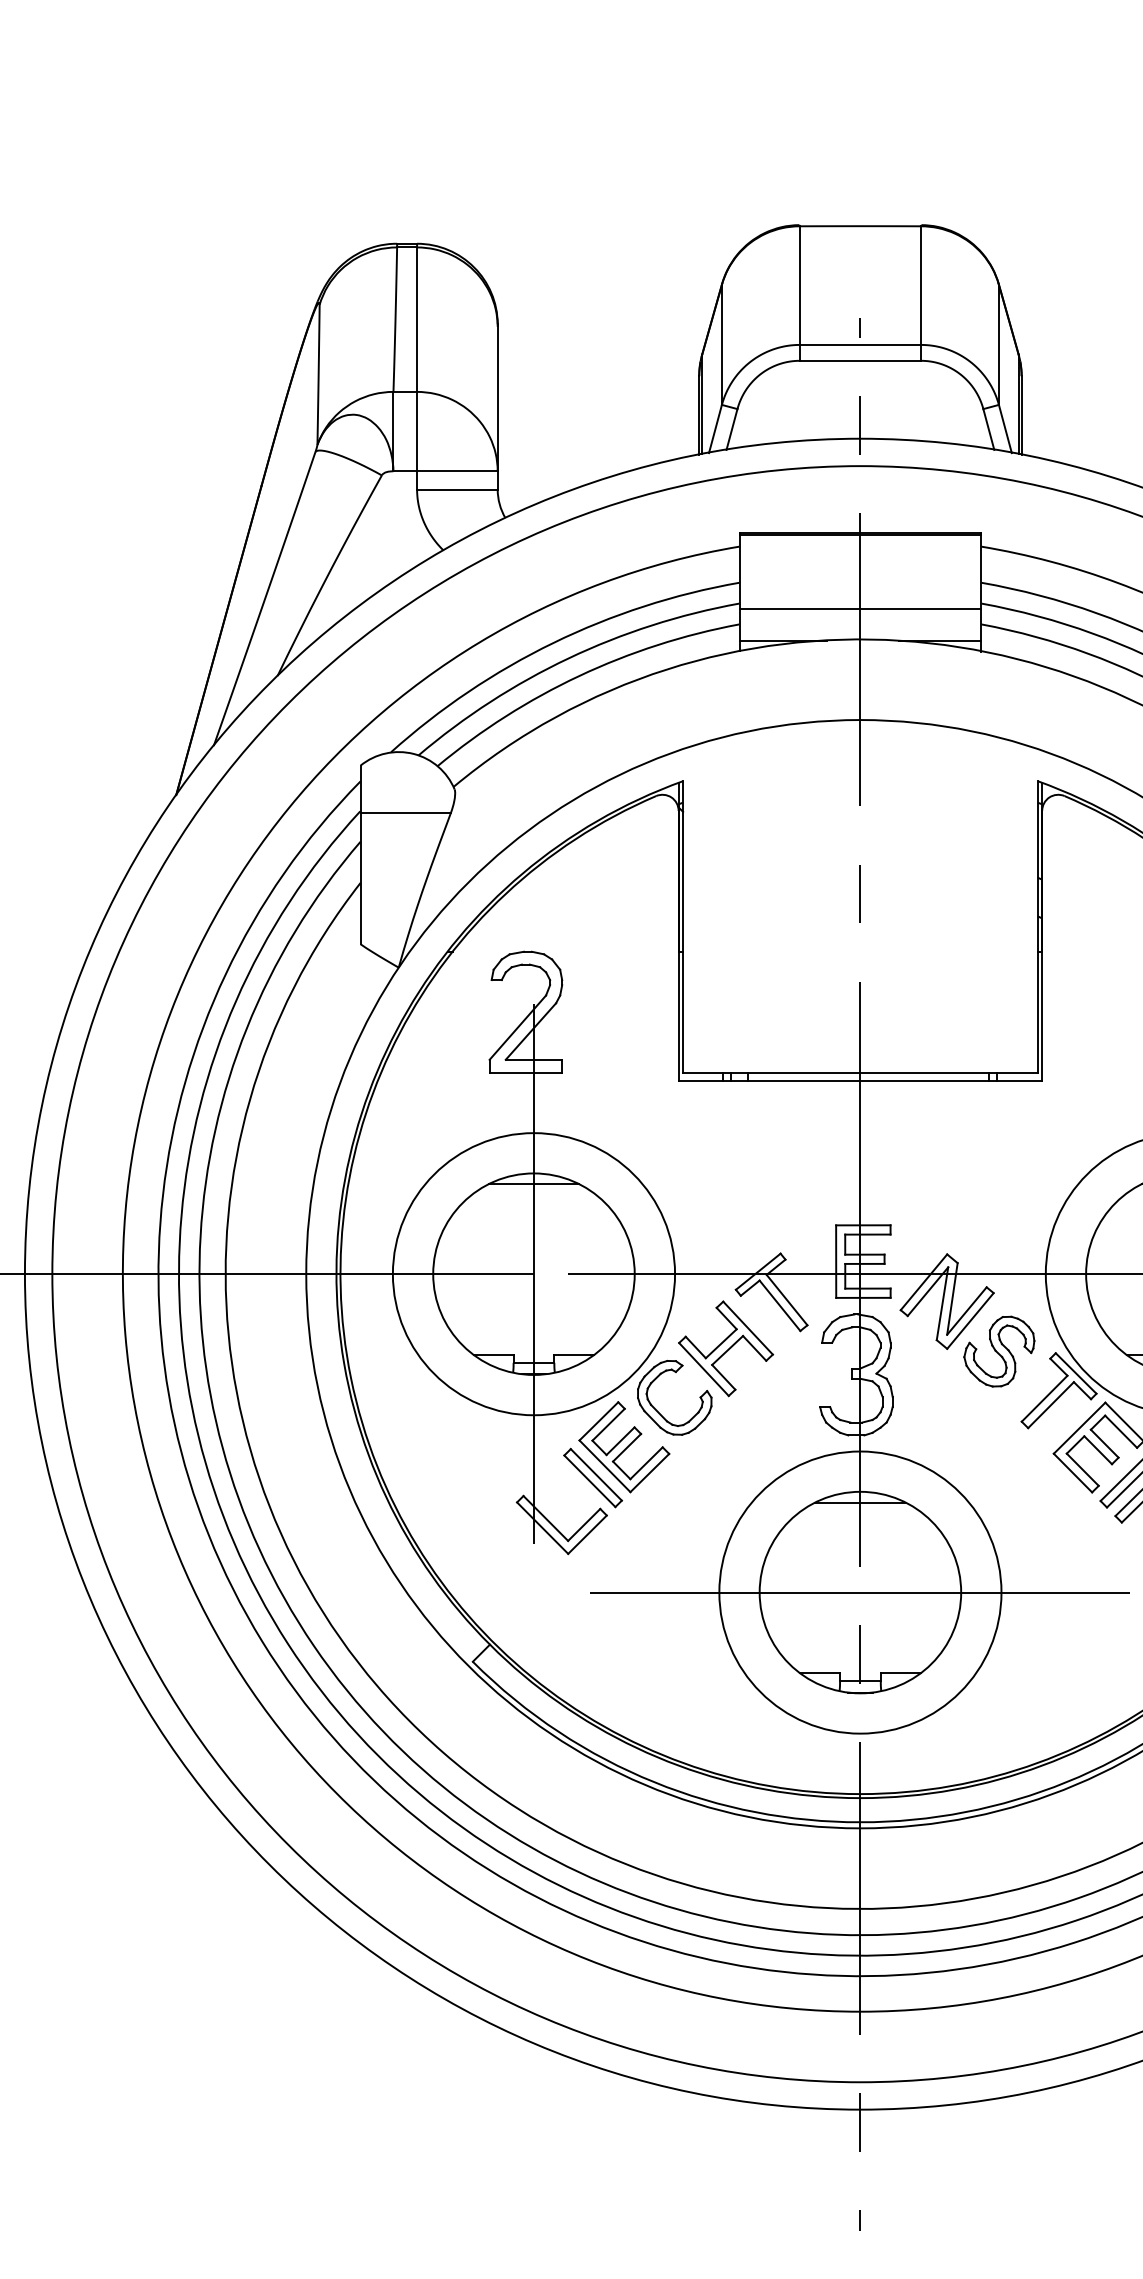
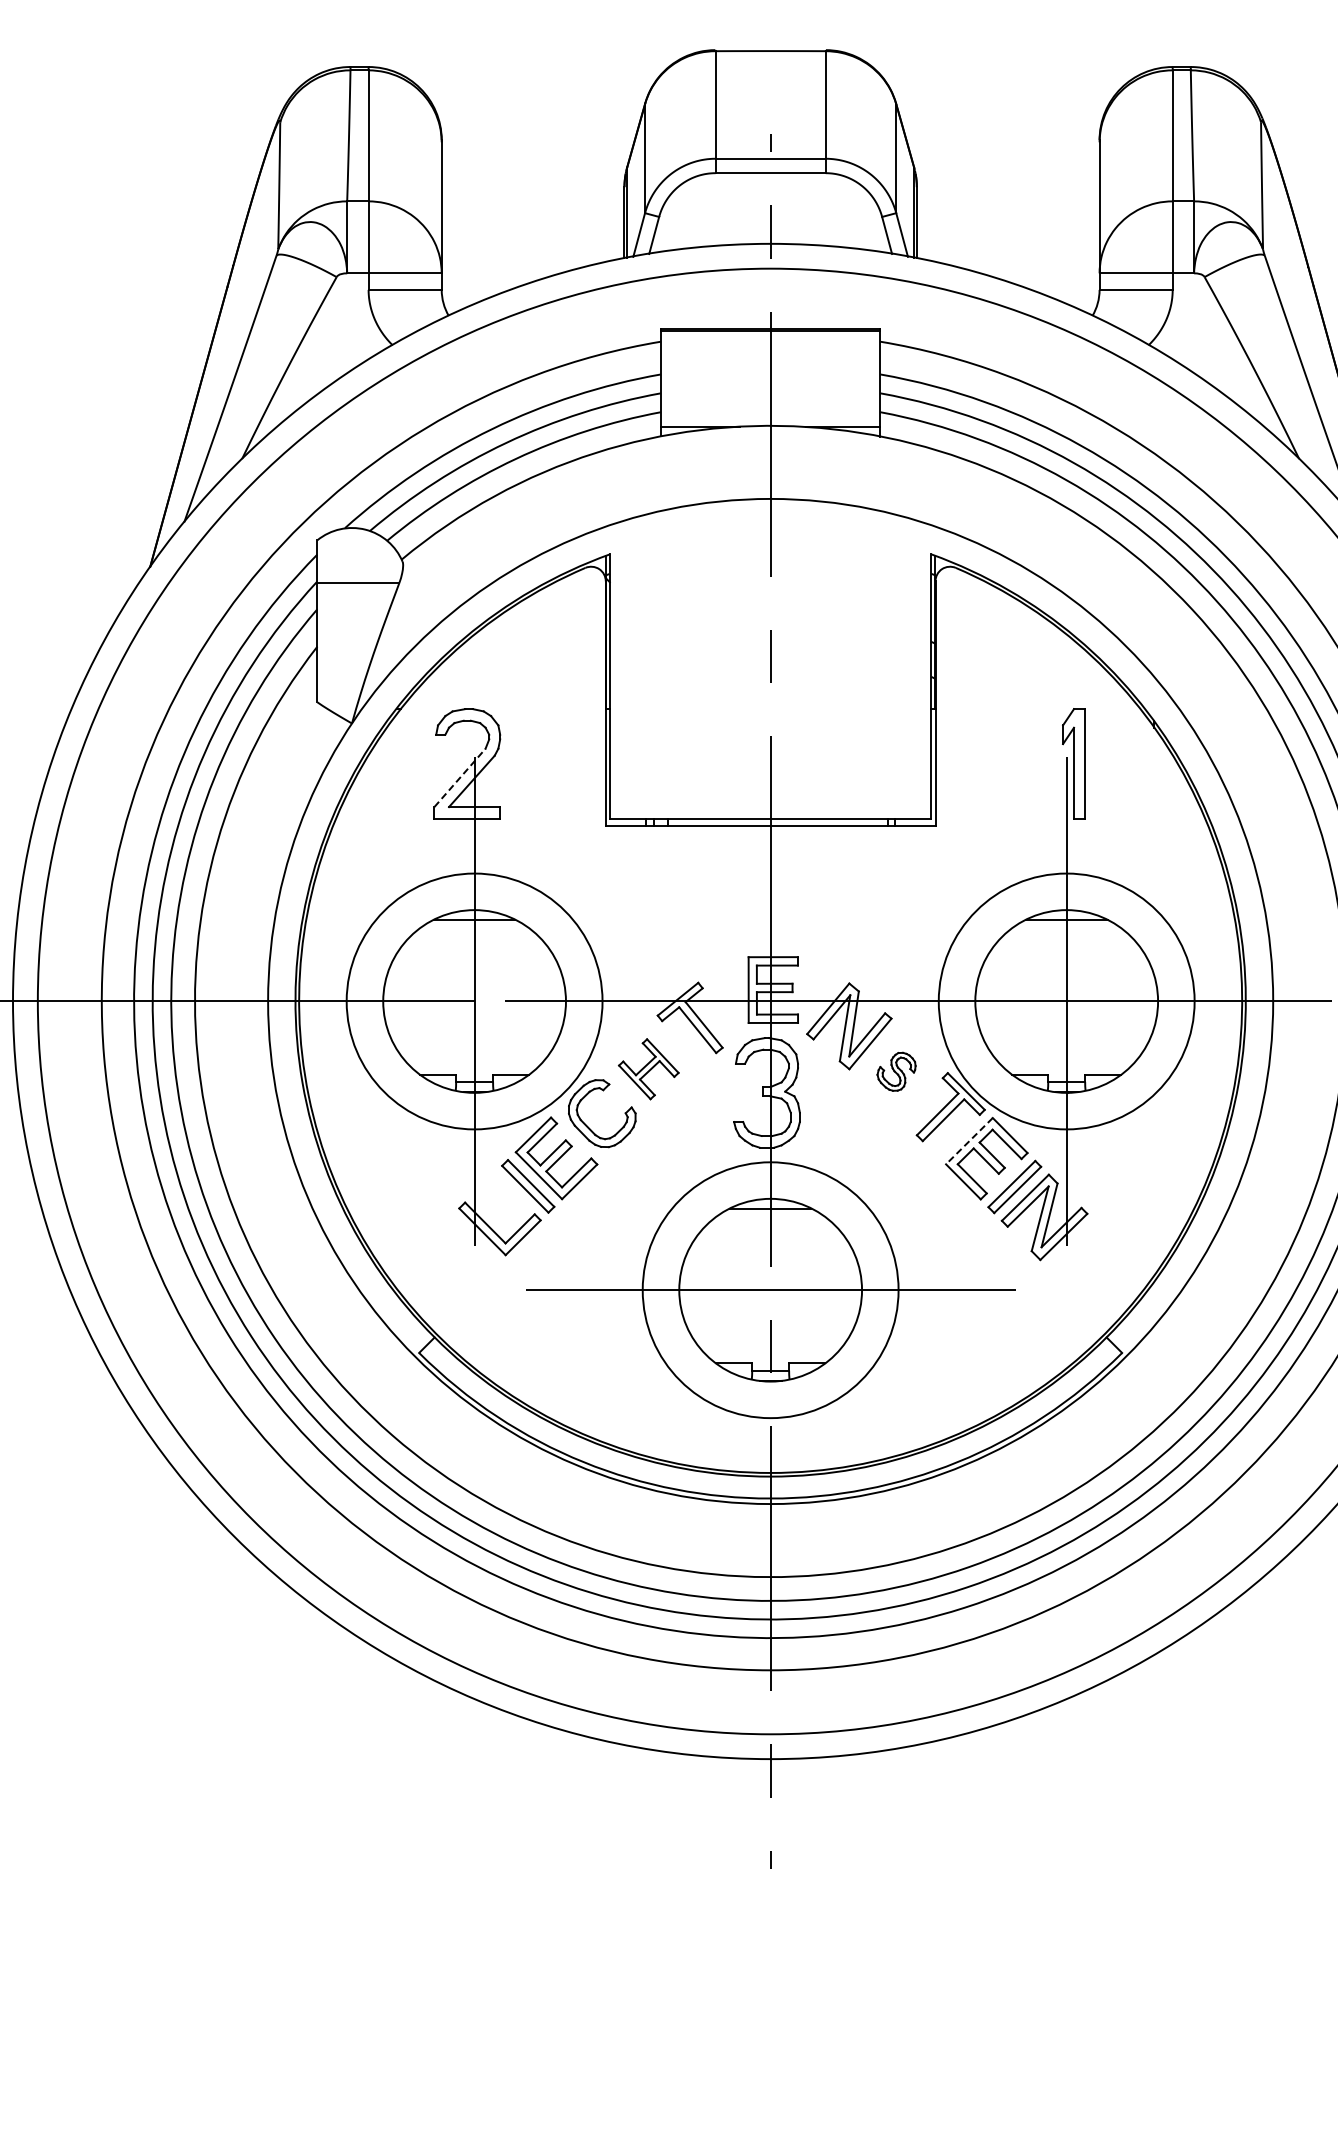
line: (860, 609) -> (770, 398), removed
line: (517, 1027) -> (459, 777), solid -> dashed
part: (725, 1349) -> (648, 1069), size x0.7
part: (999, 1351) -> (896, 1071), size x0.6
line: (1079, 1428) -> (969, 1141), solid -> dashed

